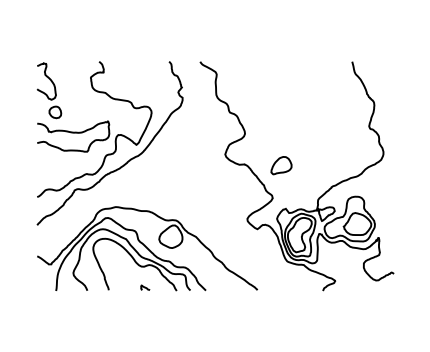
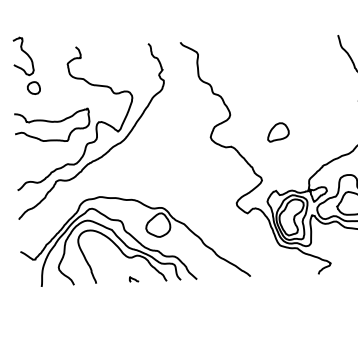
part: (49, 90) -> (26, 65), moved
part: (281, 165) -> (278, 132), moved

